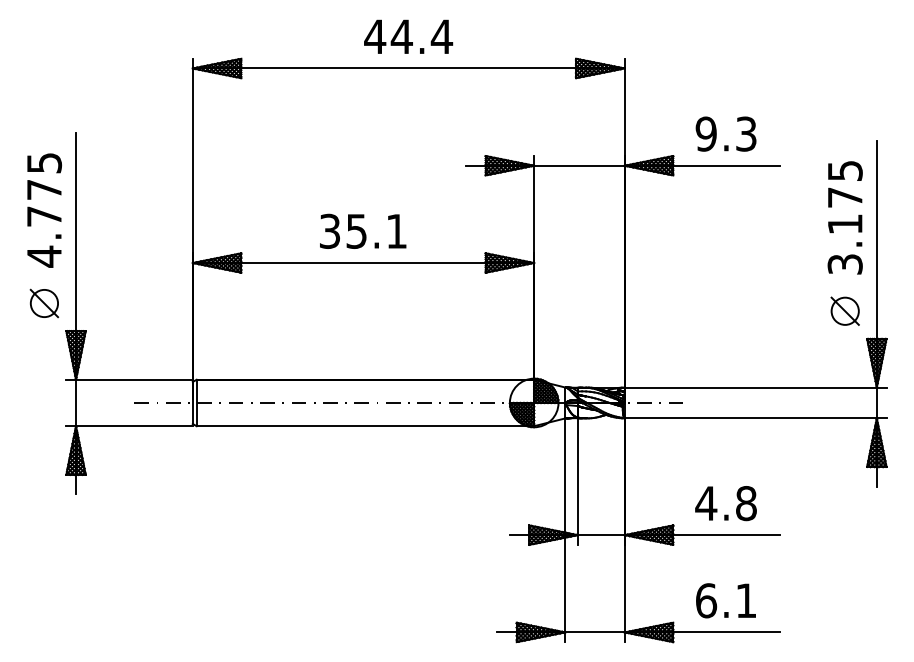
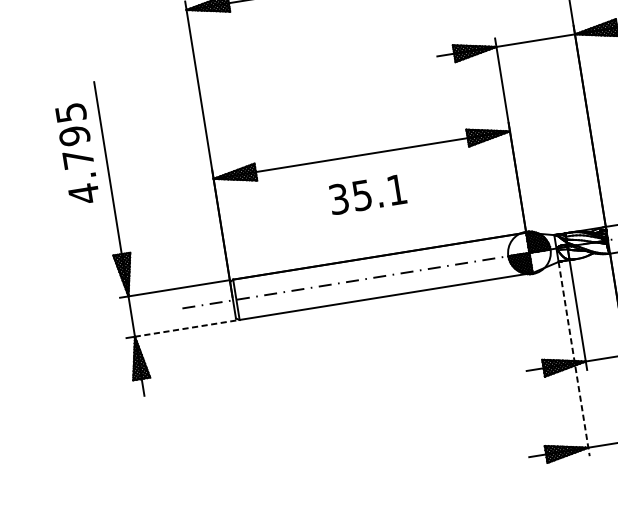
text: (44, 189) -> (74, 135), 4.775 -> 4.795
text: (363, 230) -> (367, 193), moved
part: (44, 303) -> (90, 234), removed
line: (133, 426) -> (184, 329), solid -> dashed
line: (565, 530) -> (574, 359), solid -> dashed

